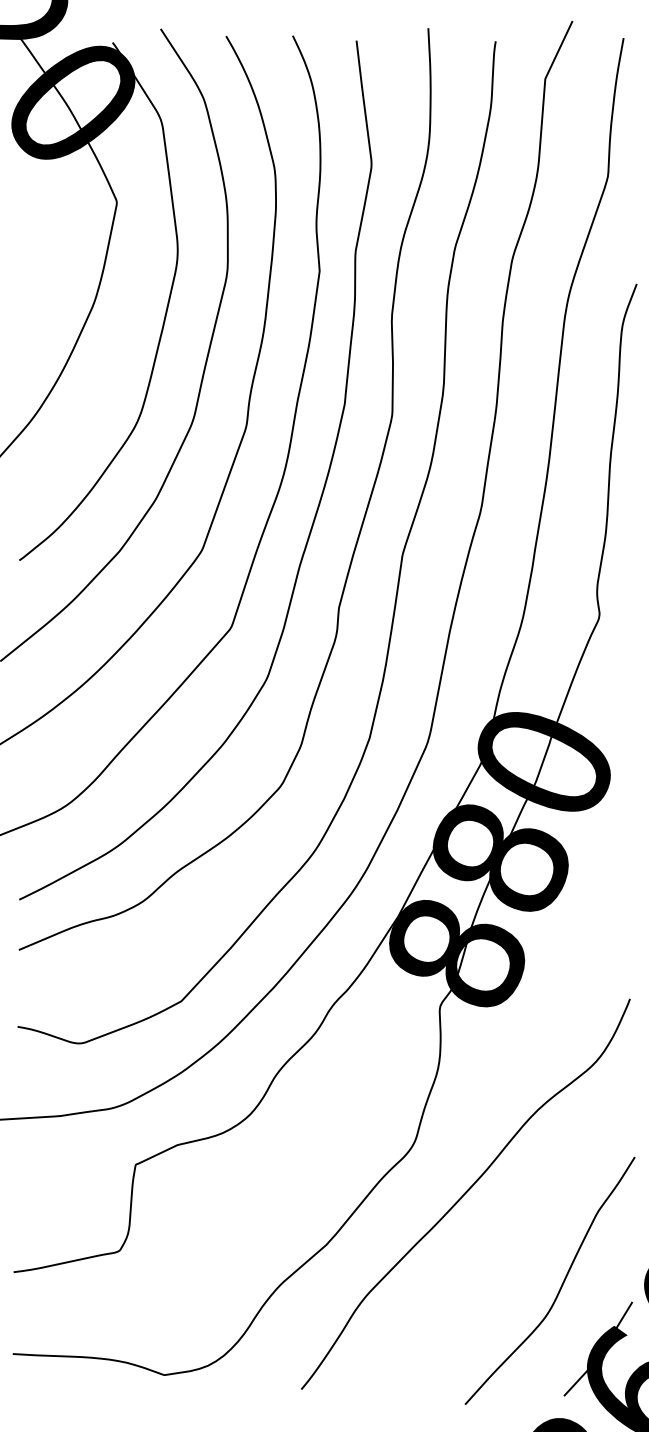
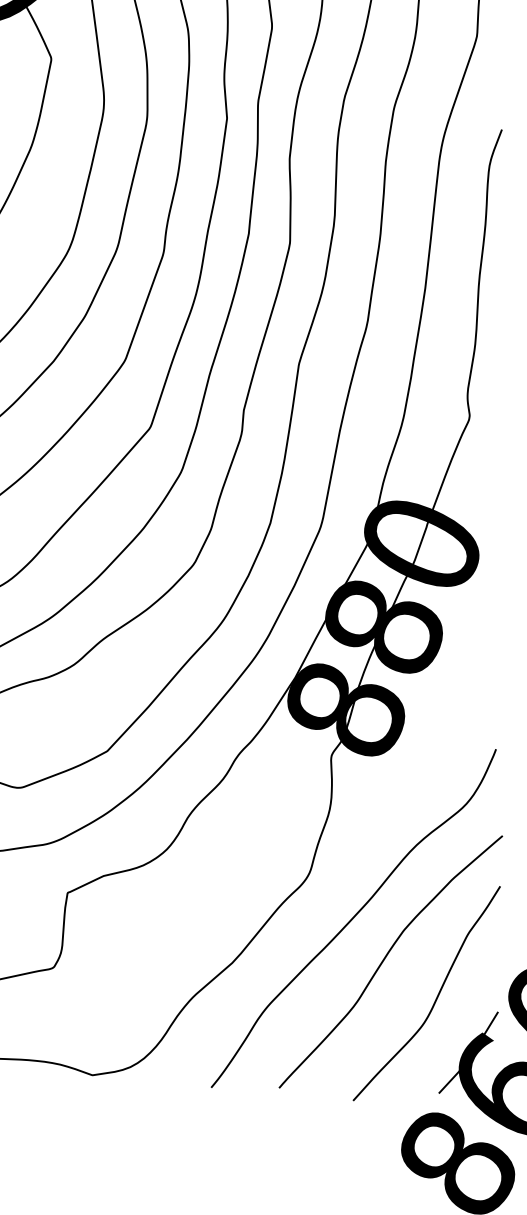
curve: (503, 1239) -> (386, 957), added

